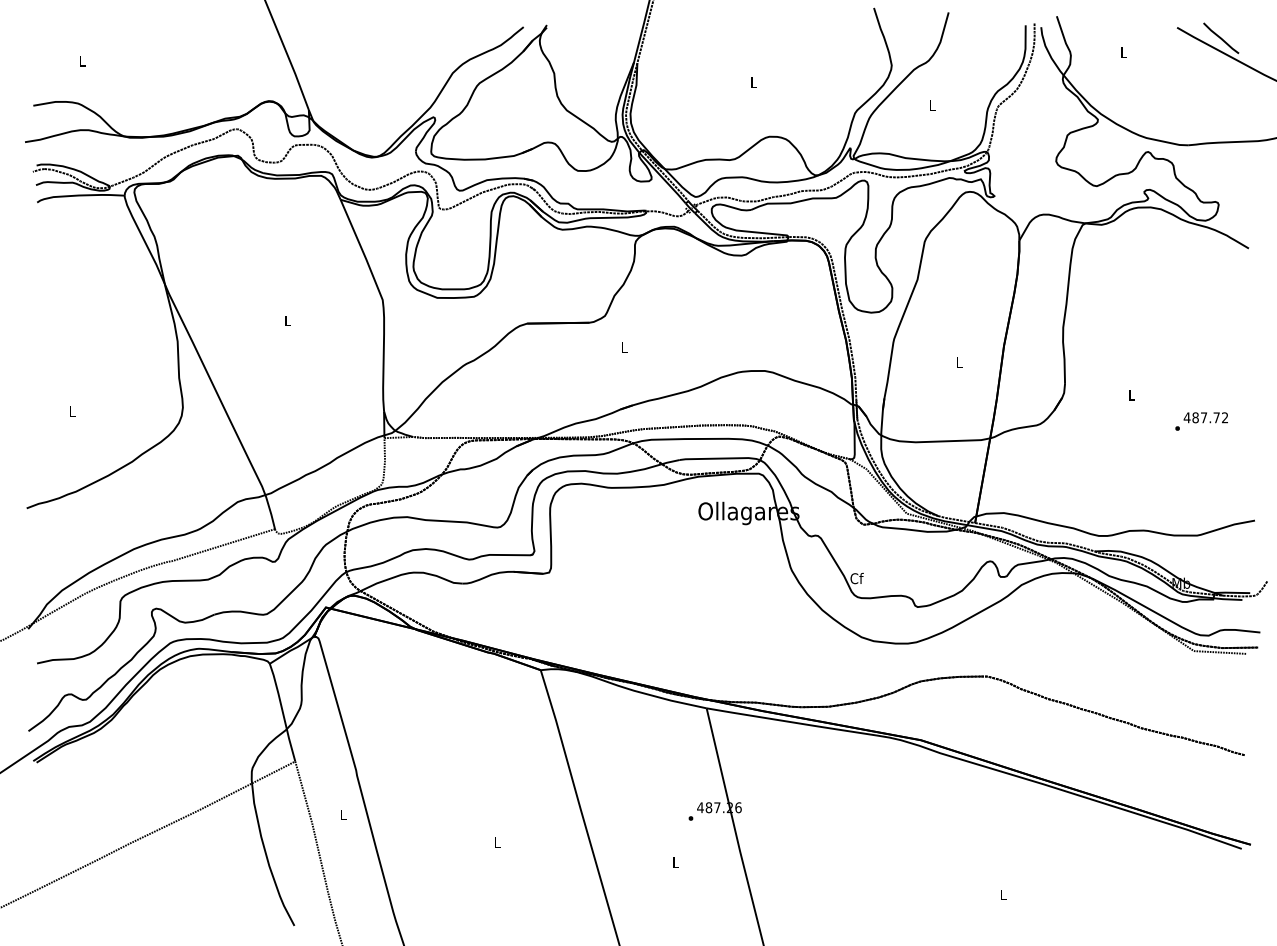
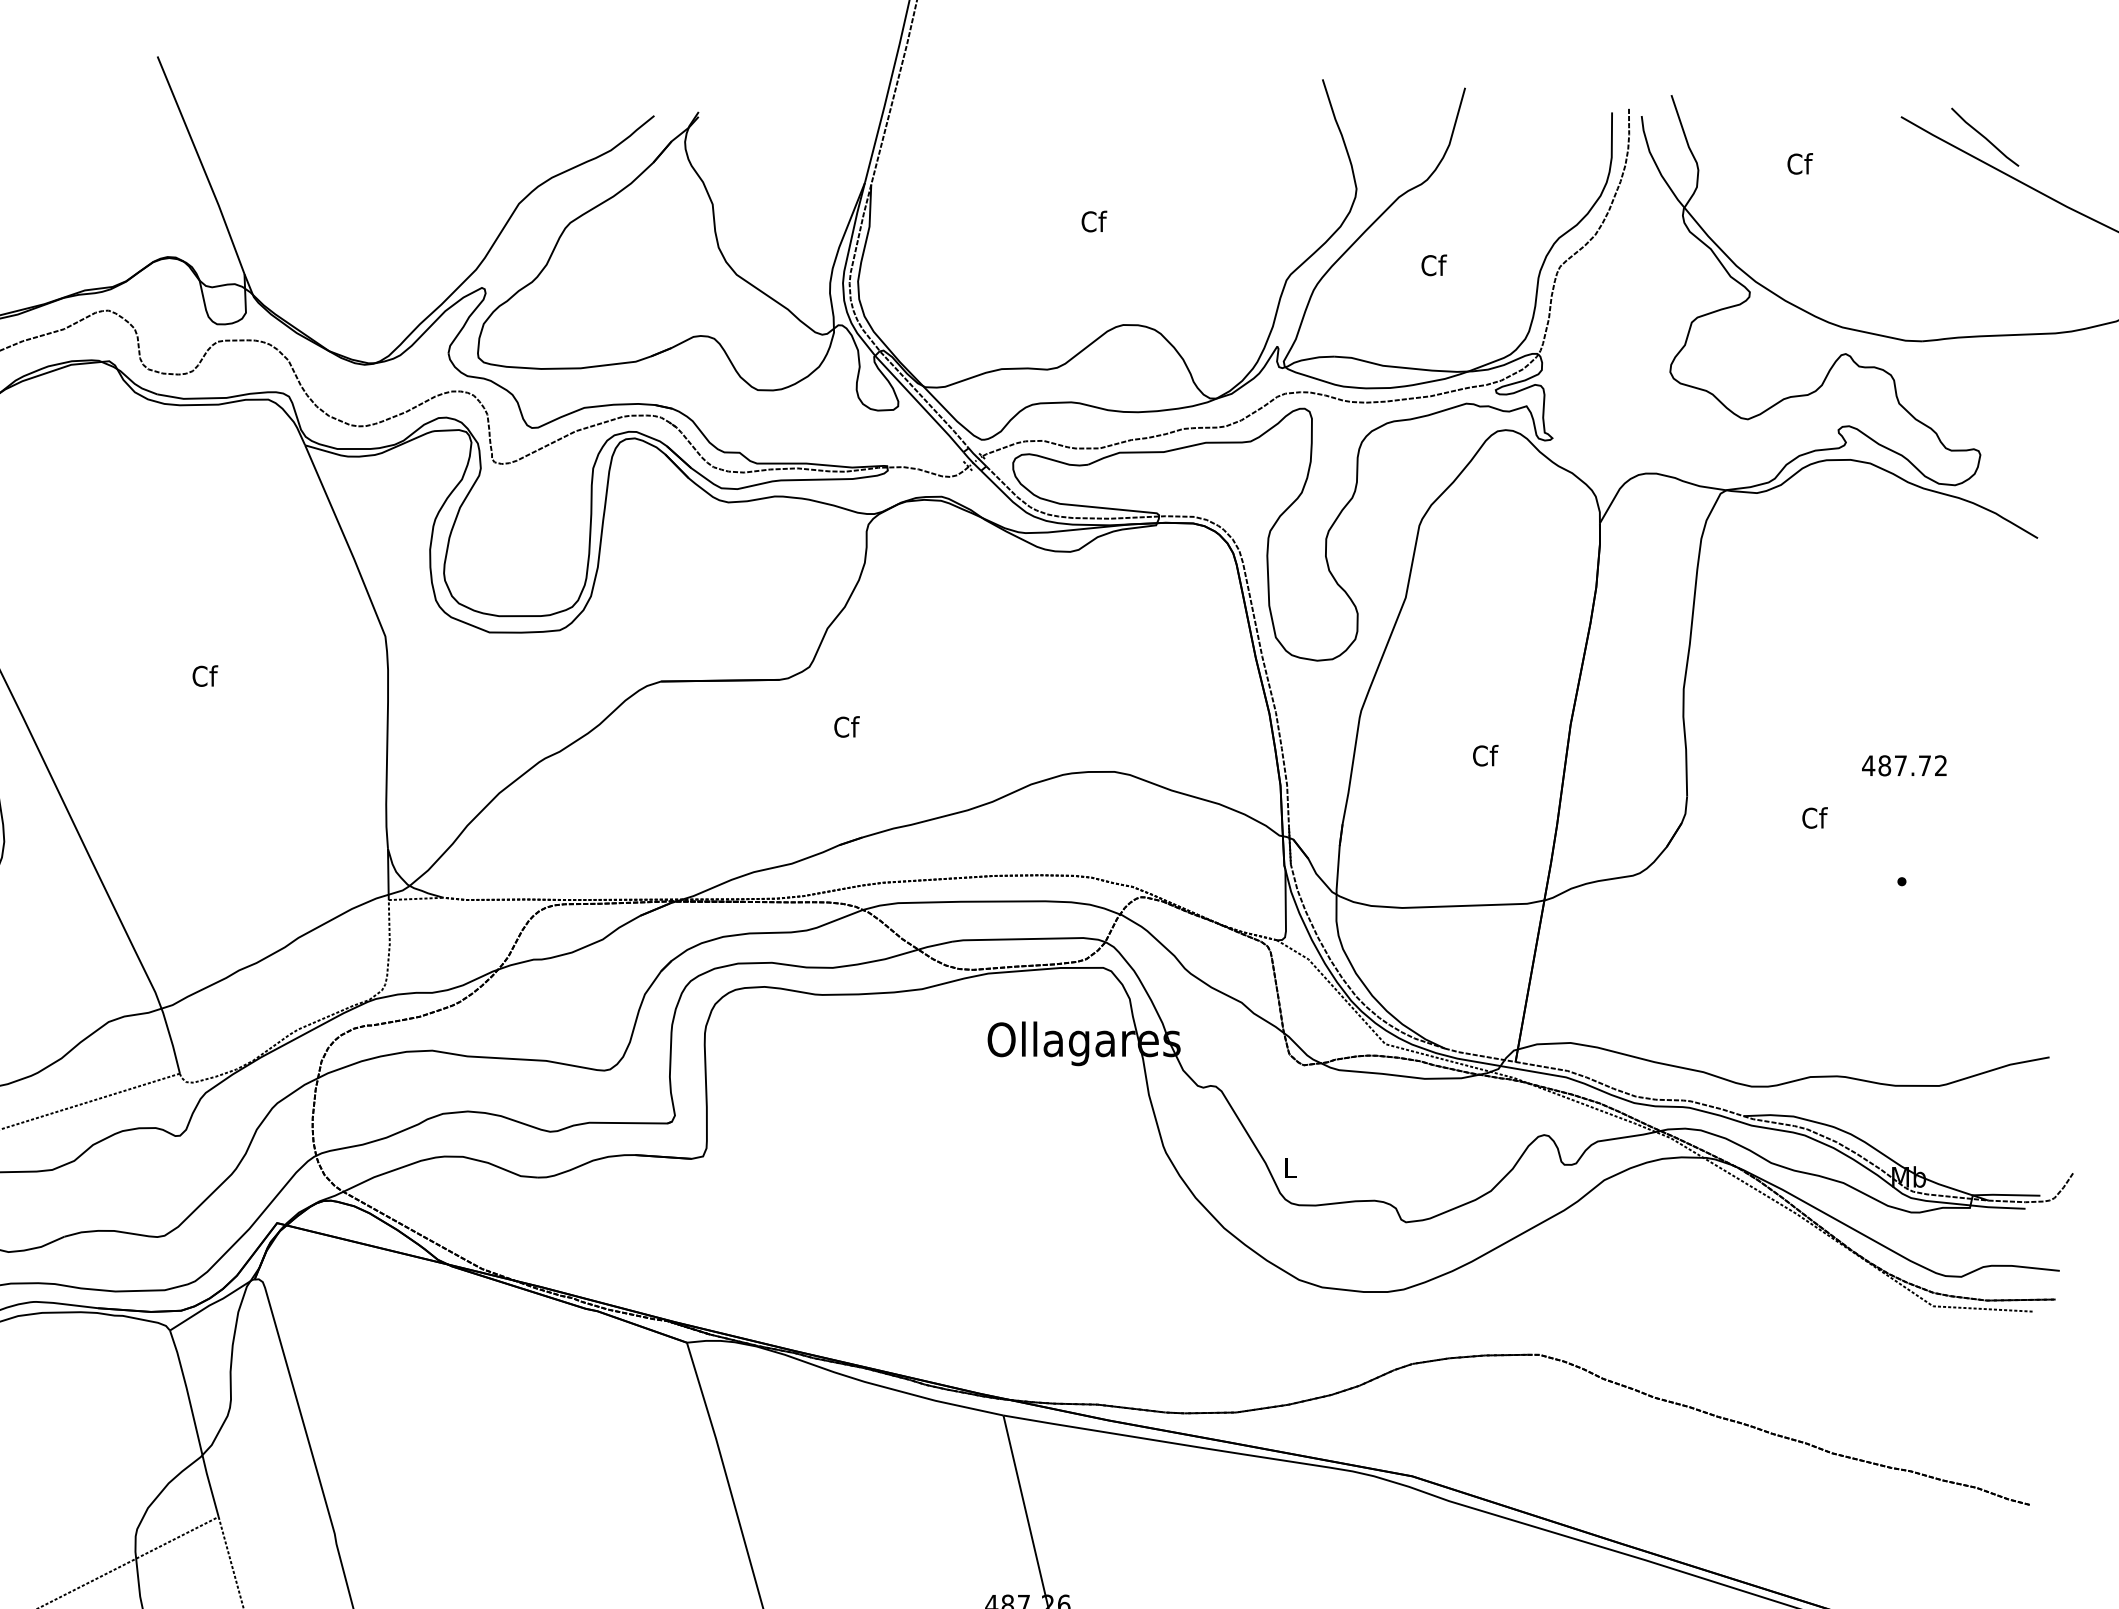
text: (1123, 51) -> (1798, 162), L -> Cf
text: (753, 82) -> (1092, 221), L -> Cf
text: (932, 105) -> (1434, 265), L -> Cf
text: (287, 320) -> (203, 675), L -> Cf
text: (624, 347) -> (846, 727), L -> Cf
text: (959, 362) -> (1485, 755), L -> Cf
text: (1131, 394) -> (1813, 816), L -> Cf
text: (1205, 417) -> (1903, 765), moved
text: (856, 578) -> (1289, 1167), Cf -> L

